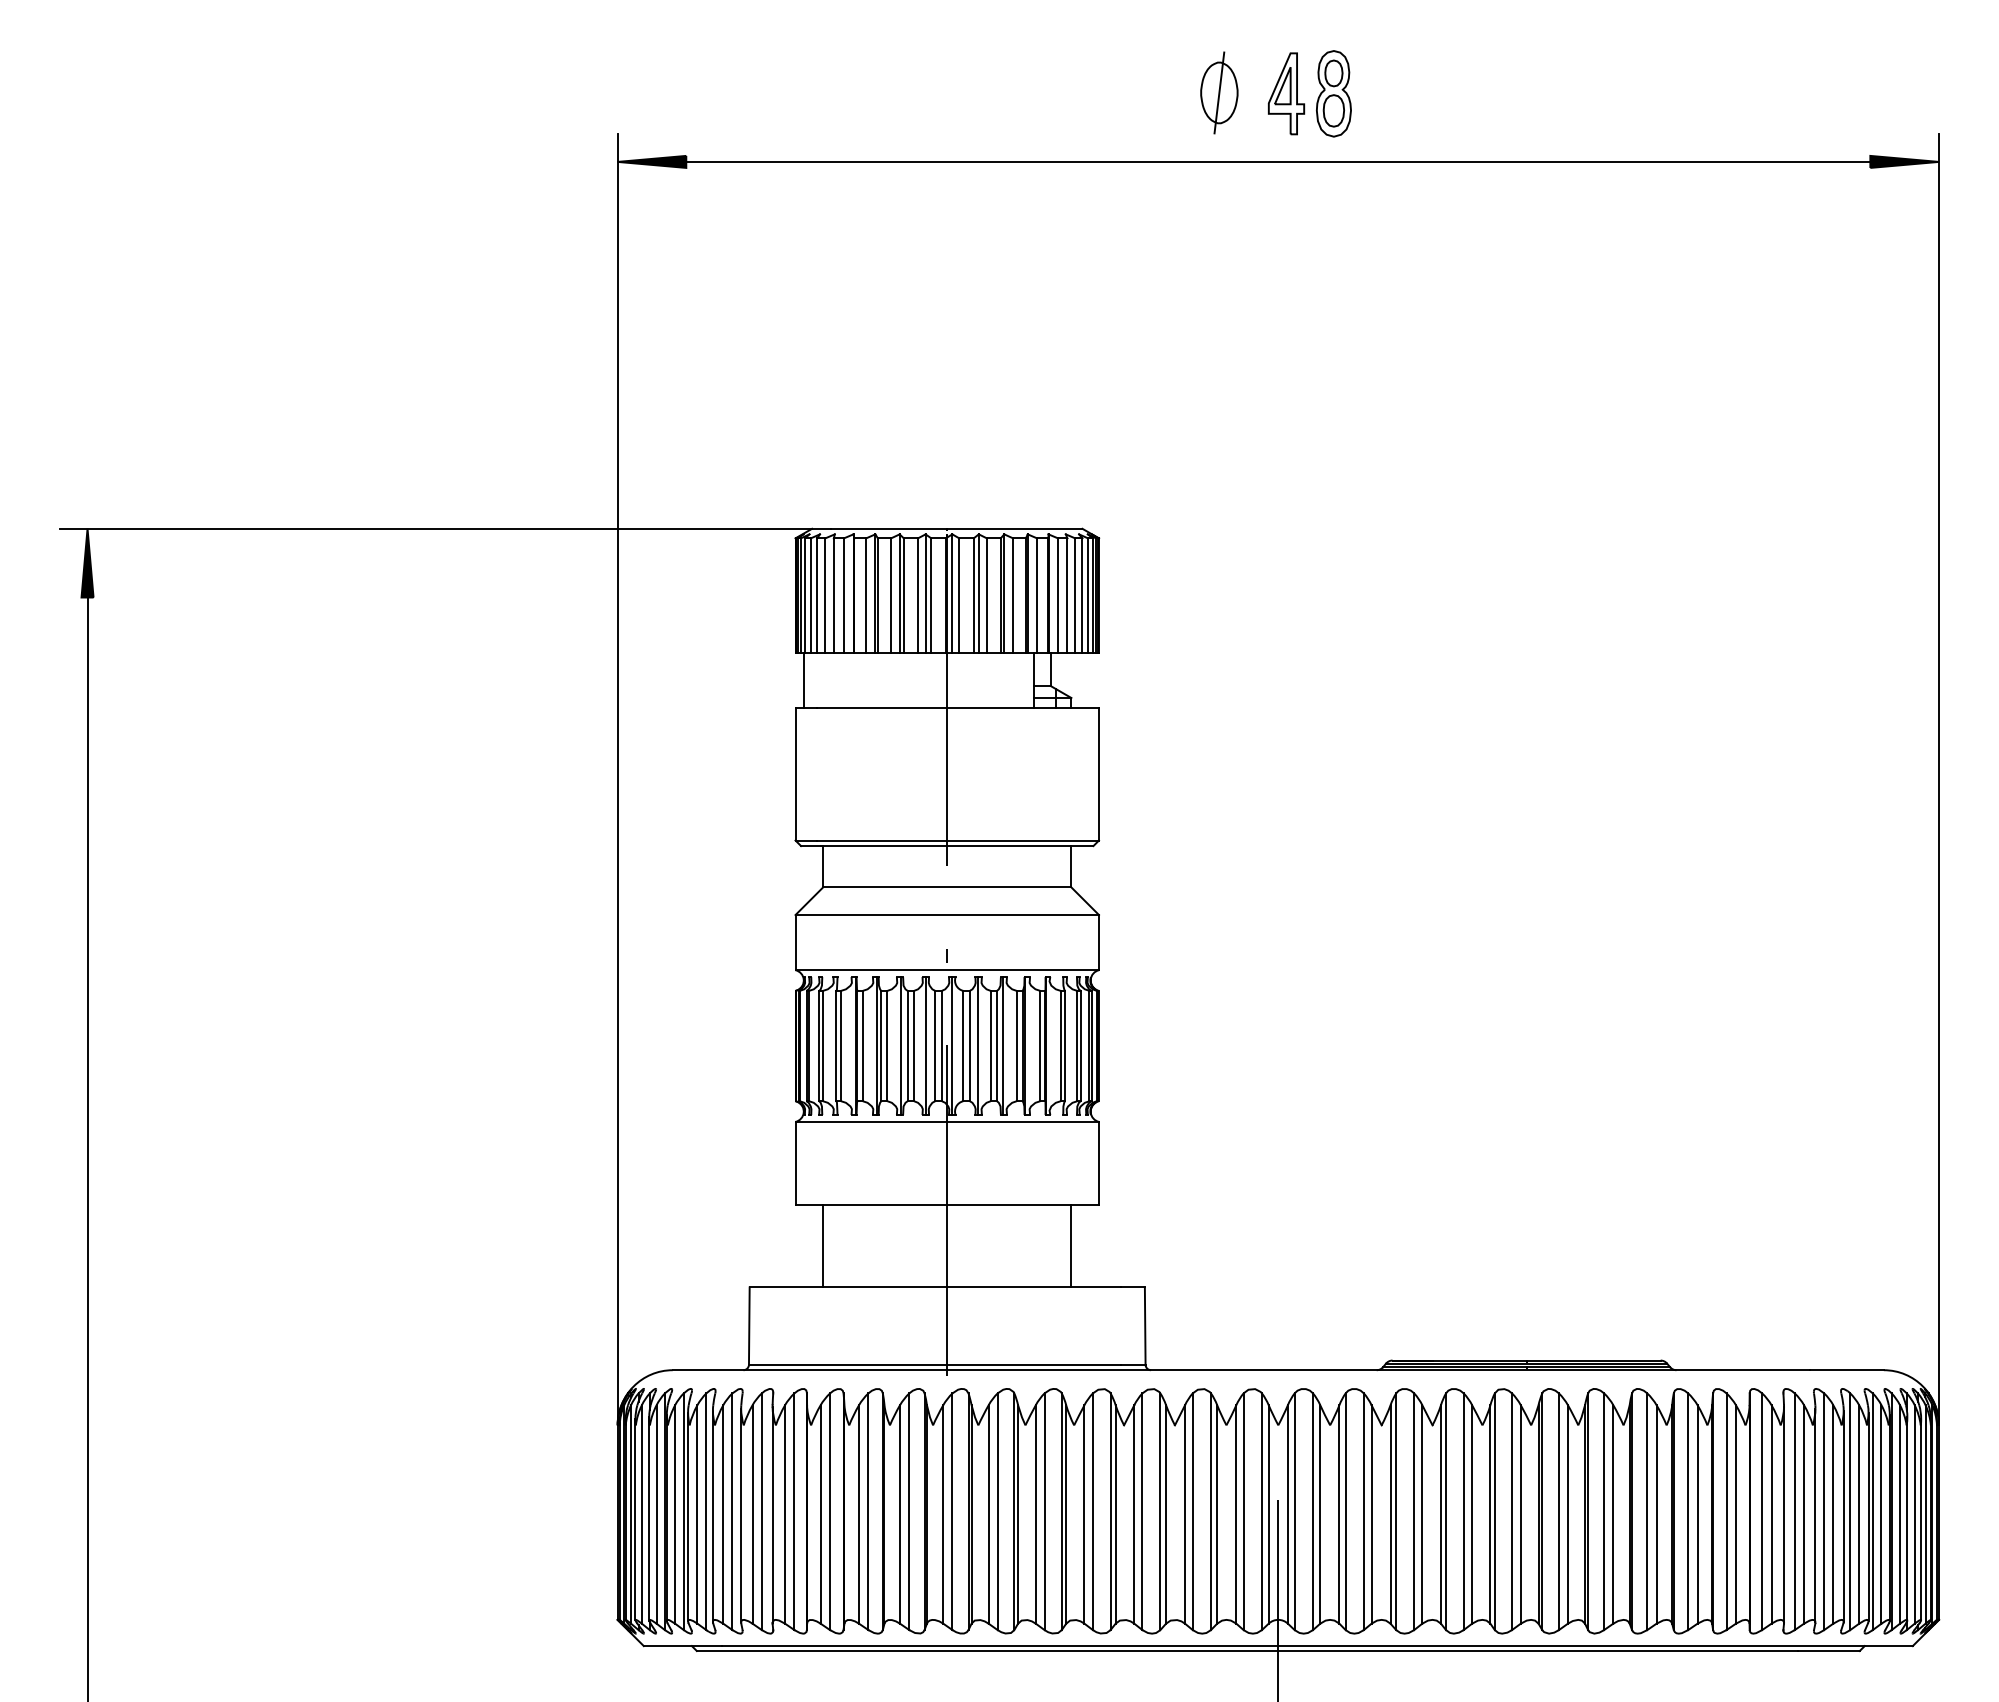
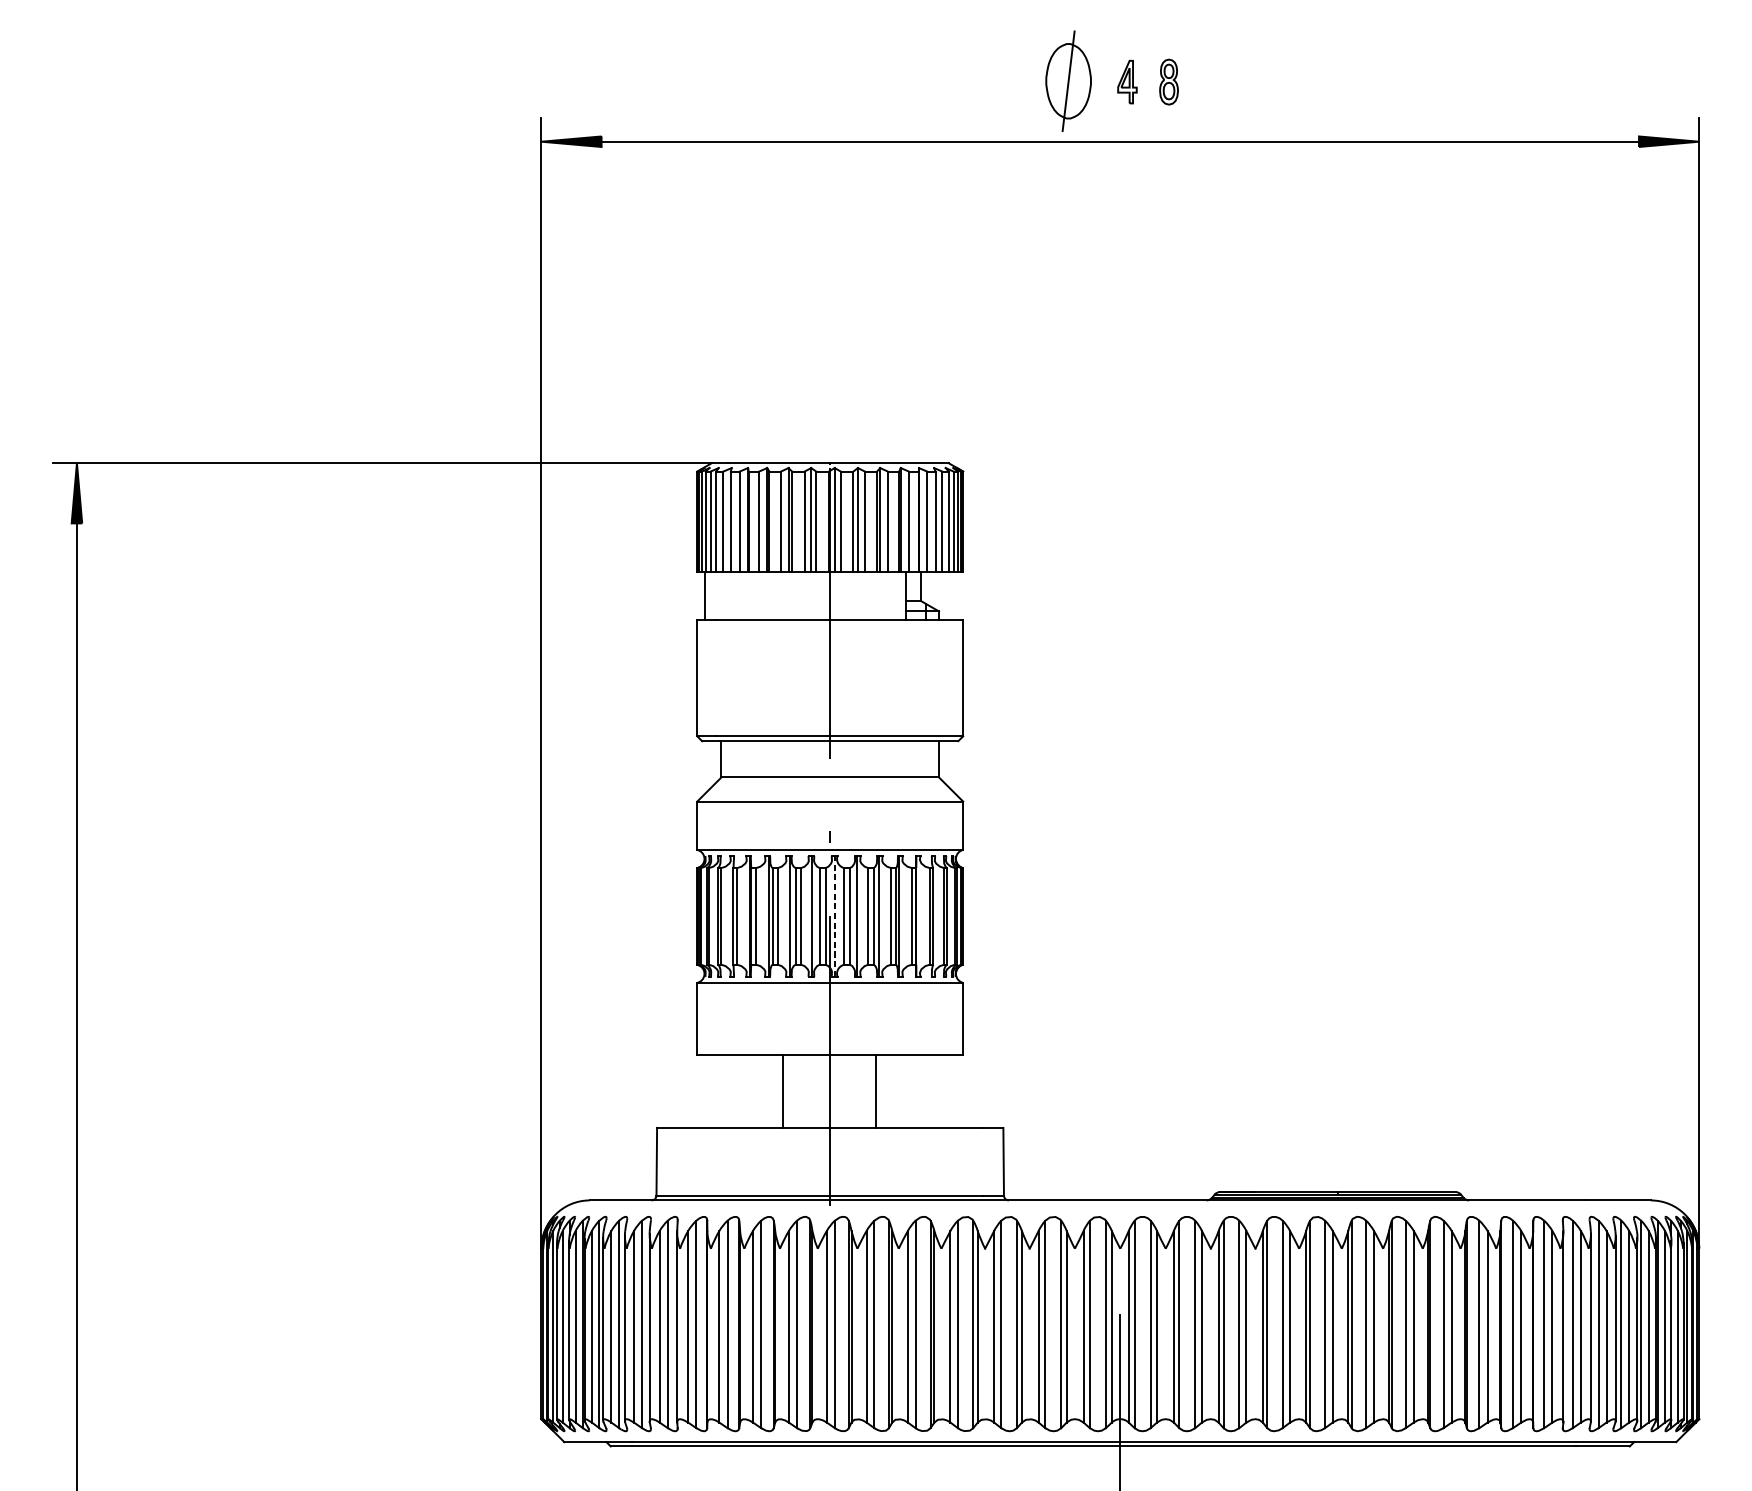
part: (1219, 92) -> (1068, 80), size x1.4
part: (1286, 93) -> (1127, 81), size x0.6
part: (1333, 93) -> (1168, 81), size x0.6
line: (952, 1046) -> (834, 916), solid -> dashed
line: (823, 1245) -> (783, 1091), moved
line: (1071, 1245) -> (876, 1091), moved

